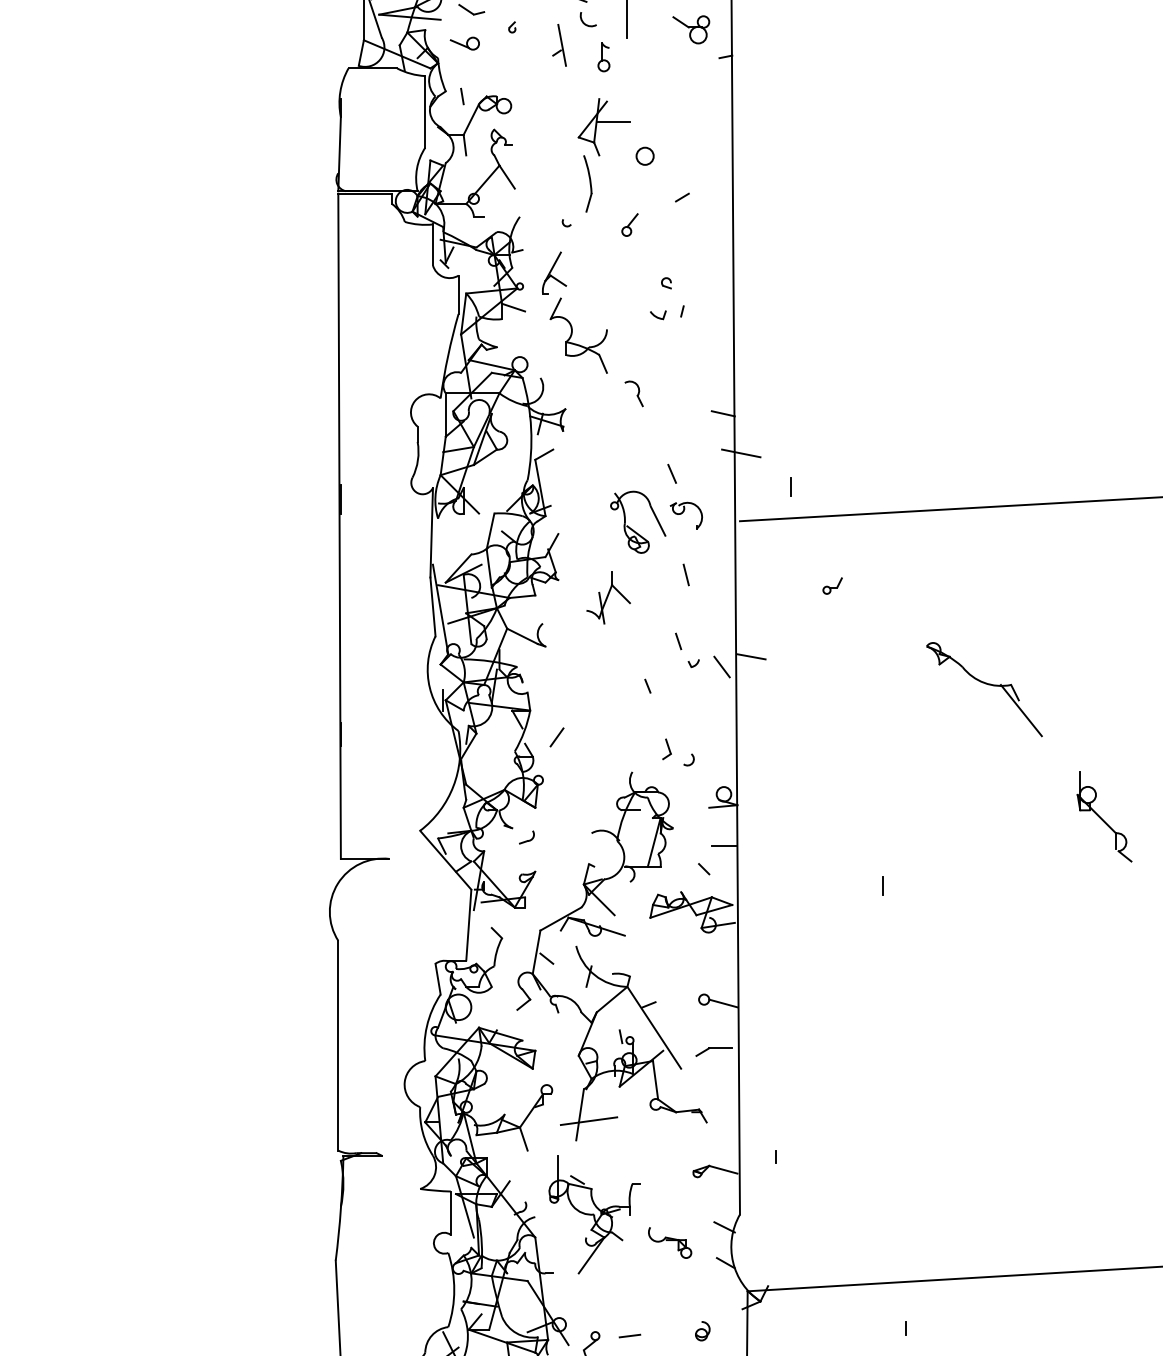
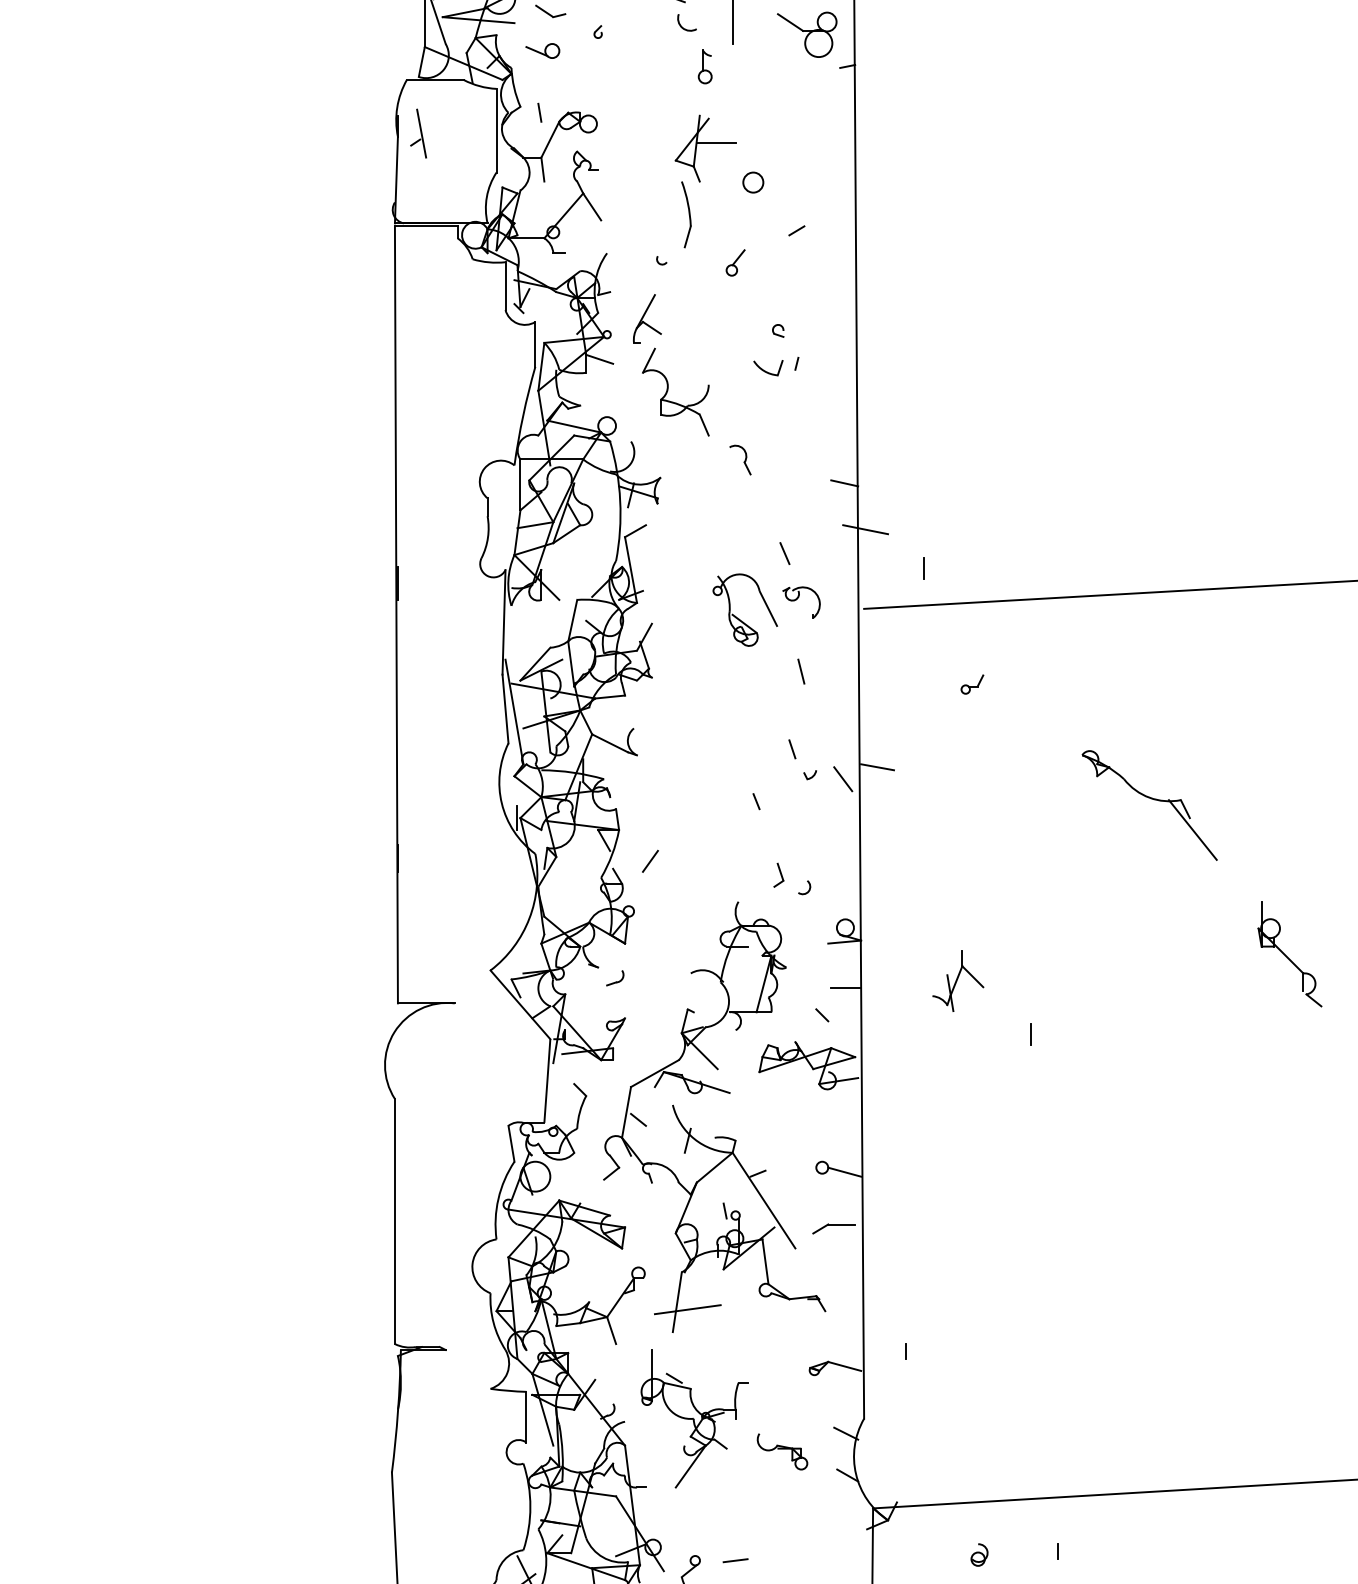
part: (691, 29) -> (807, 34), size x1.4
part: (559, 45) -> (418, 133), moved
part: (658, 315) -> (768, 368), size x1.6
part: (608, 597) -> (958, 980), moved
part: (702, 1331) -> (979, 1555), moved

